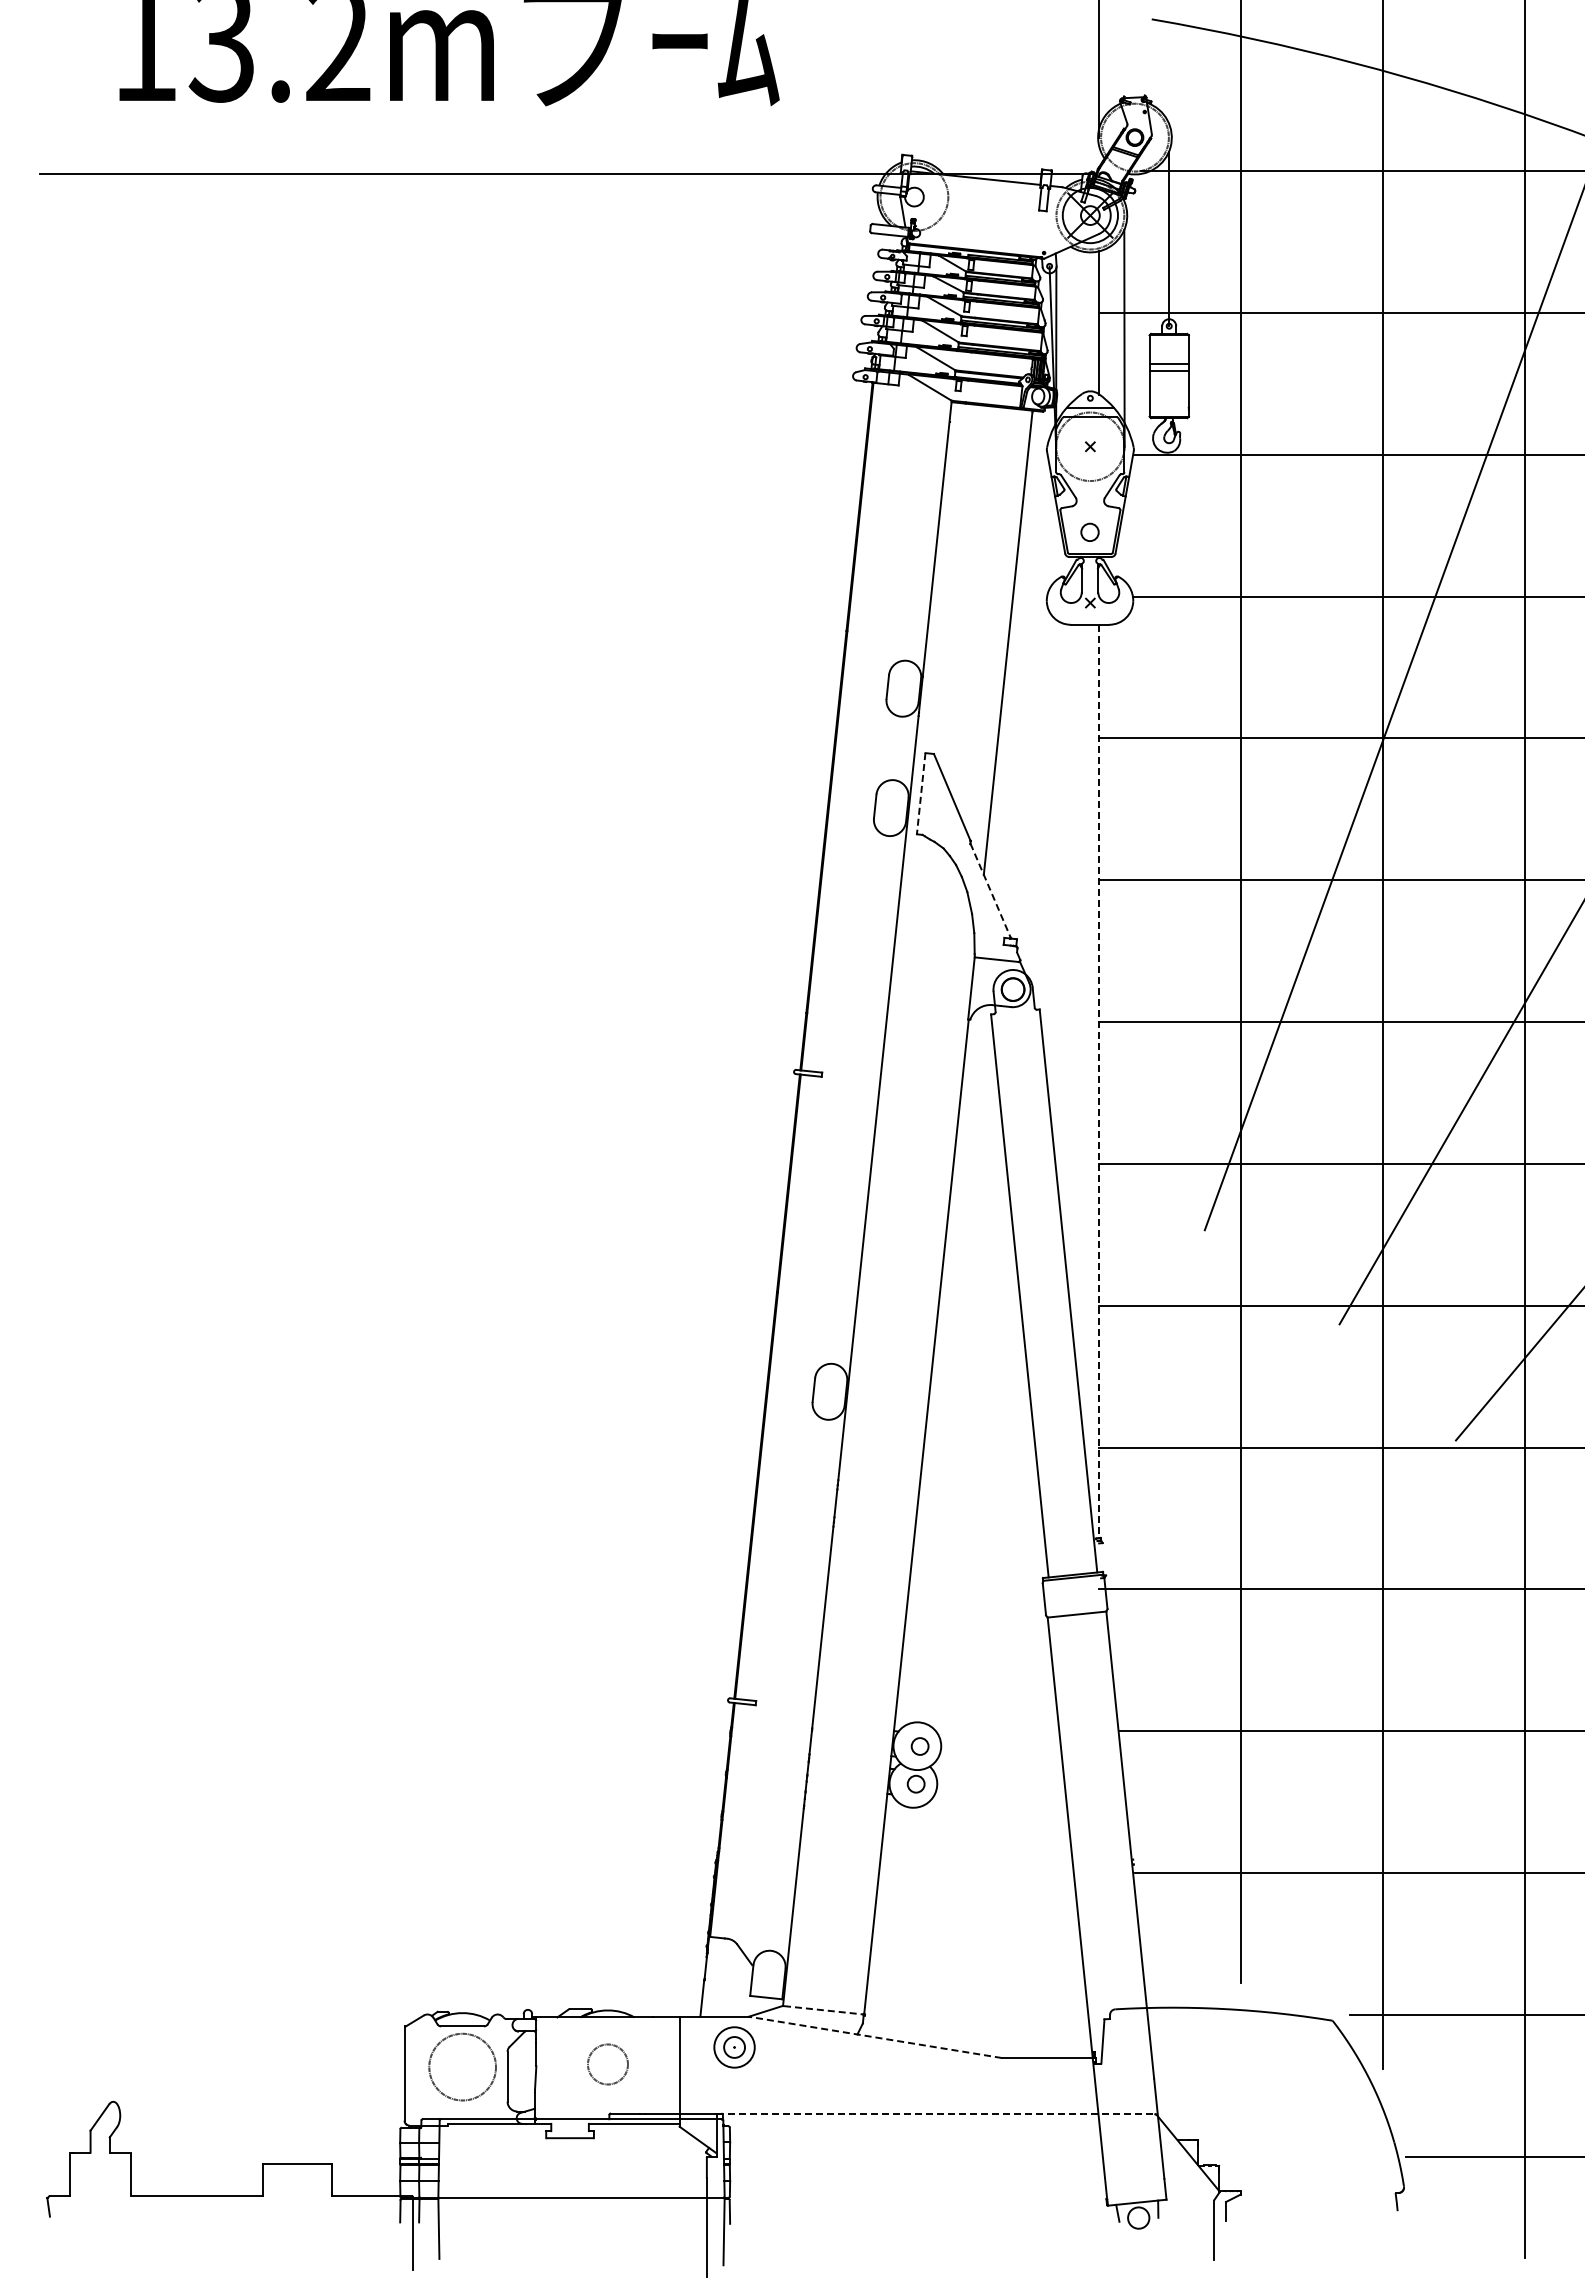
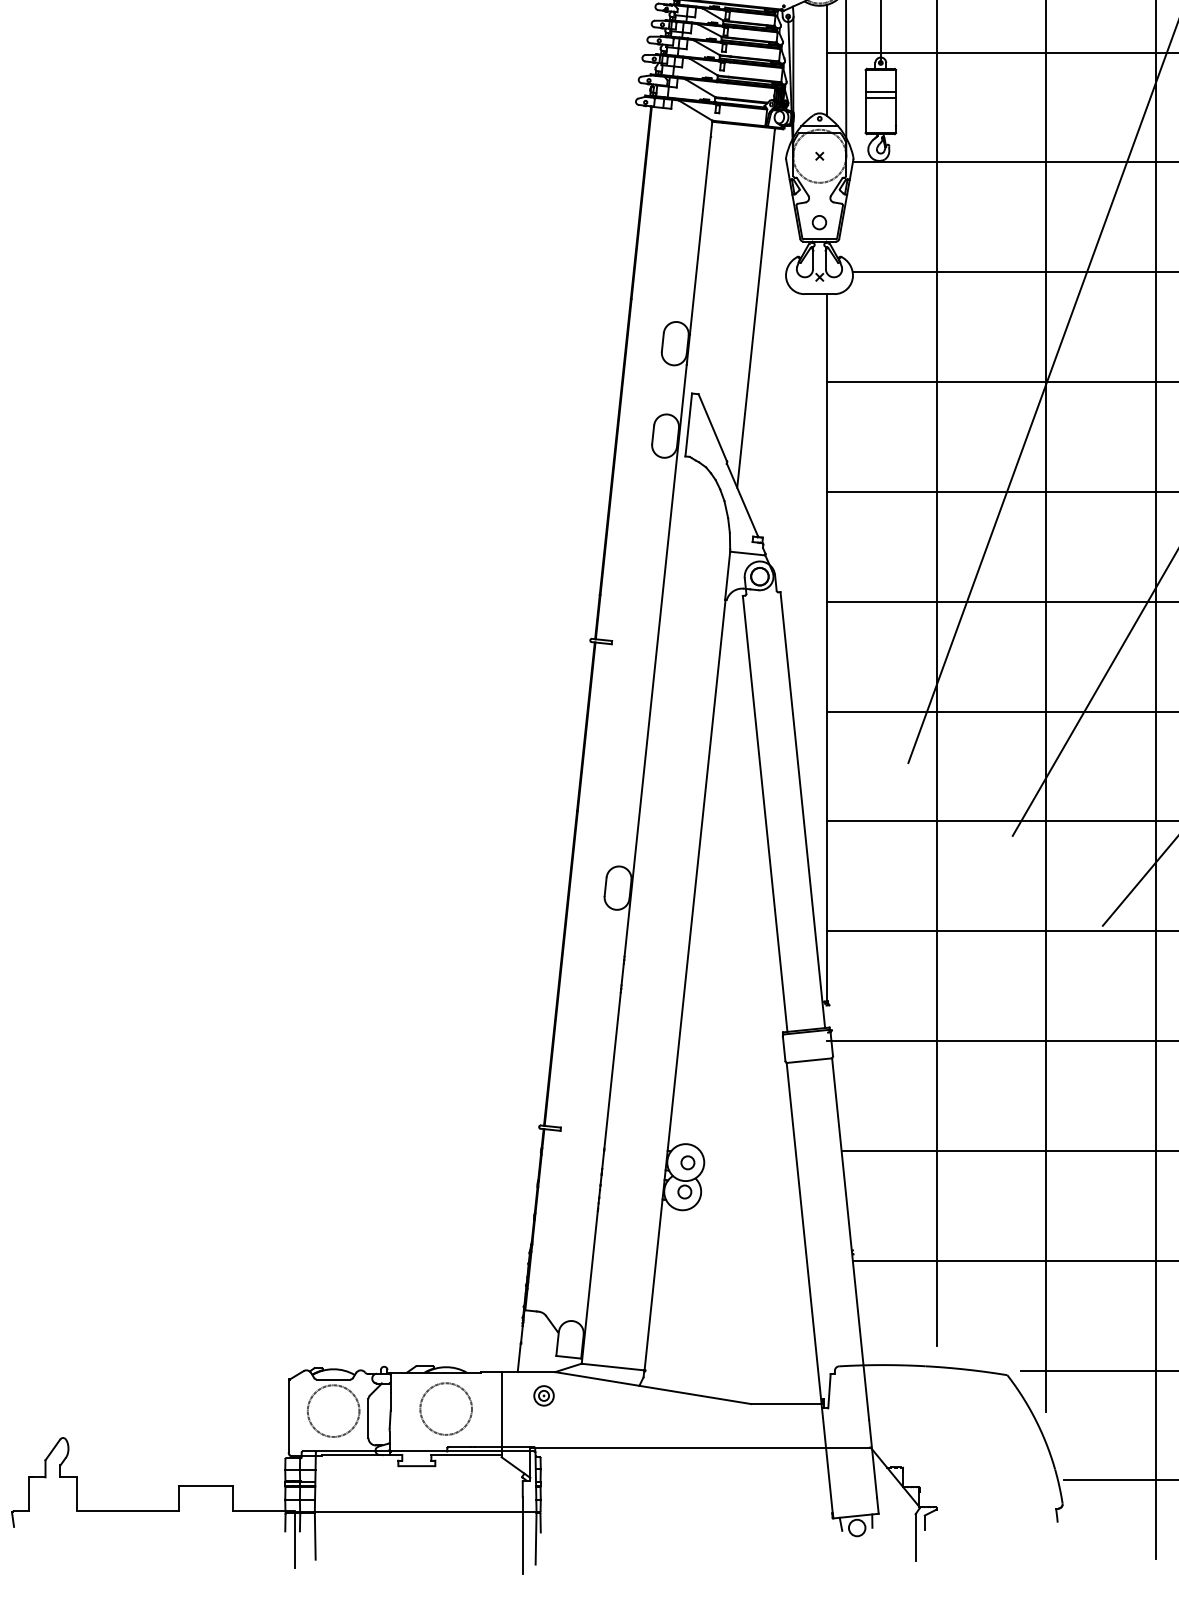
line: (921, 793) -> (688, 424), dashed -> solid
line: (990, 891) -> (742, 500), dashed -> solid
line: (1099, 1081) -> (826, 647), dashed -> solid
line: (824, 2010) -> (613, 1367), dashed -> solid
line: (874, 2037) -> (652, 1388), dashed -> solid
part: (733, 2047) -> (543, 1395), size x0.62
circle: (607, 2064) -> (445, 1409), size x1.67
line: (936, 2114) -> (700, 1447), dashed -> solid

